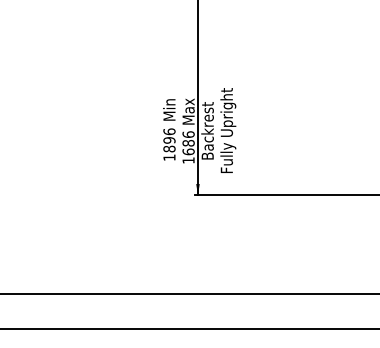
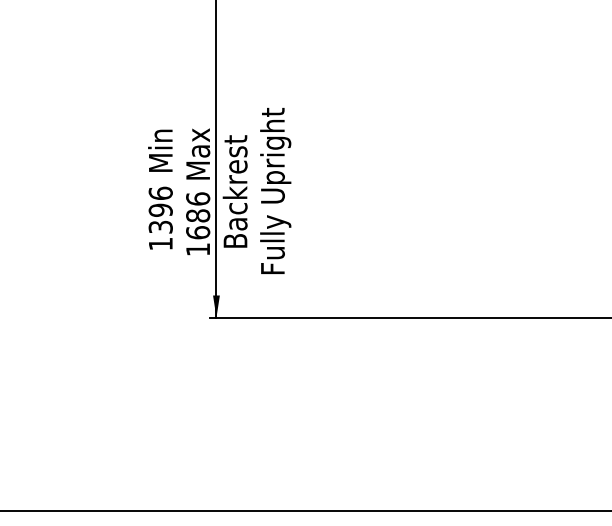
text: (169, 148) -> (160, 226), 1896 -> 1396

